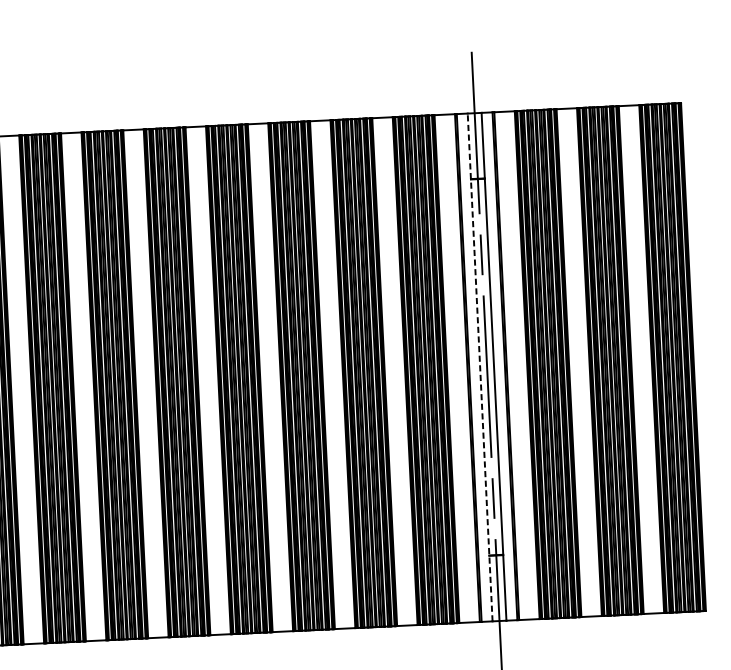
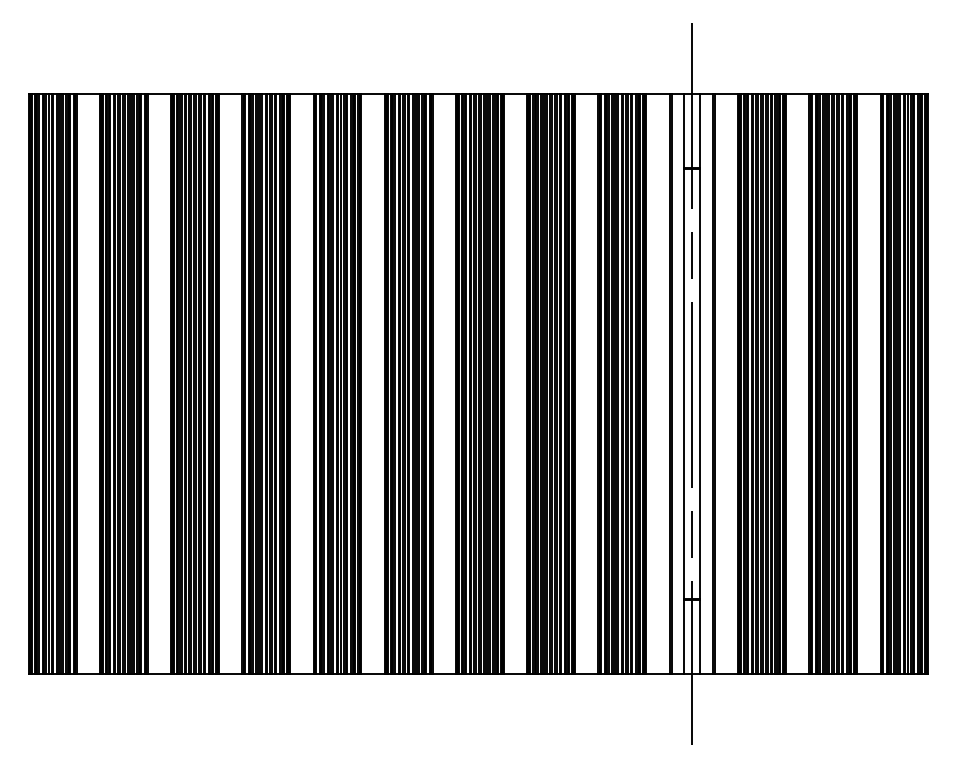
line: (480, 367) -> (684, 383), dashed -> solid

